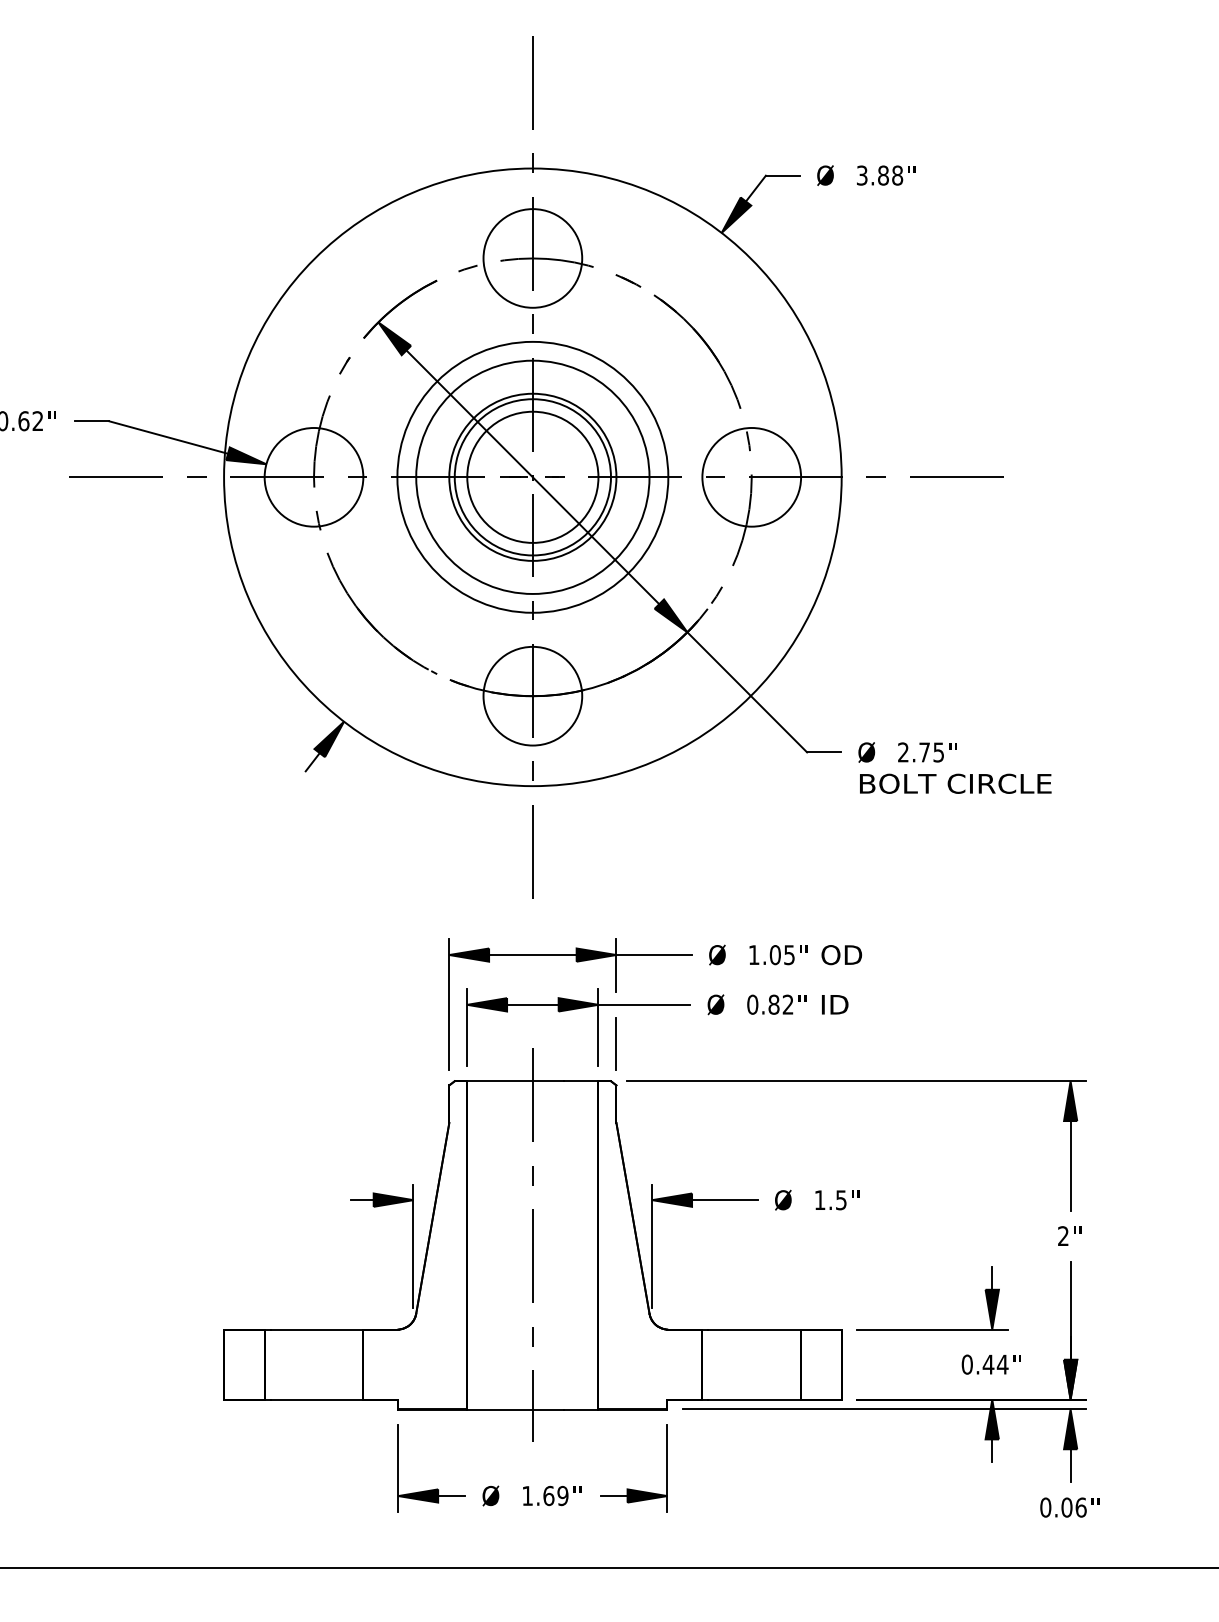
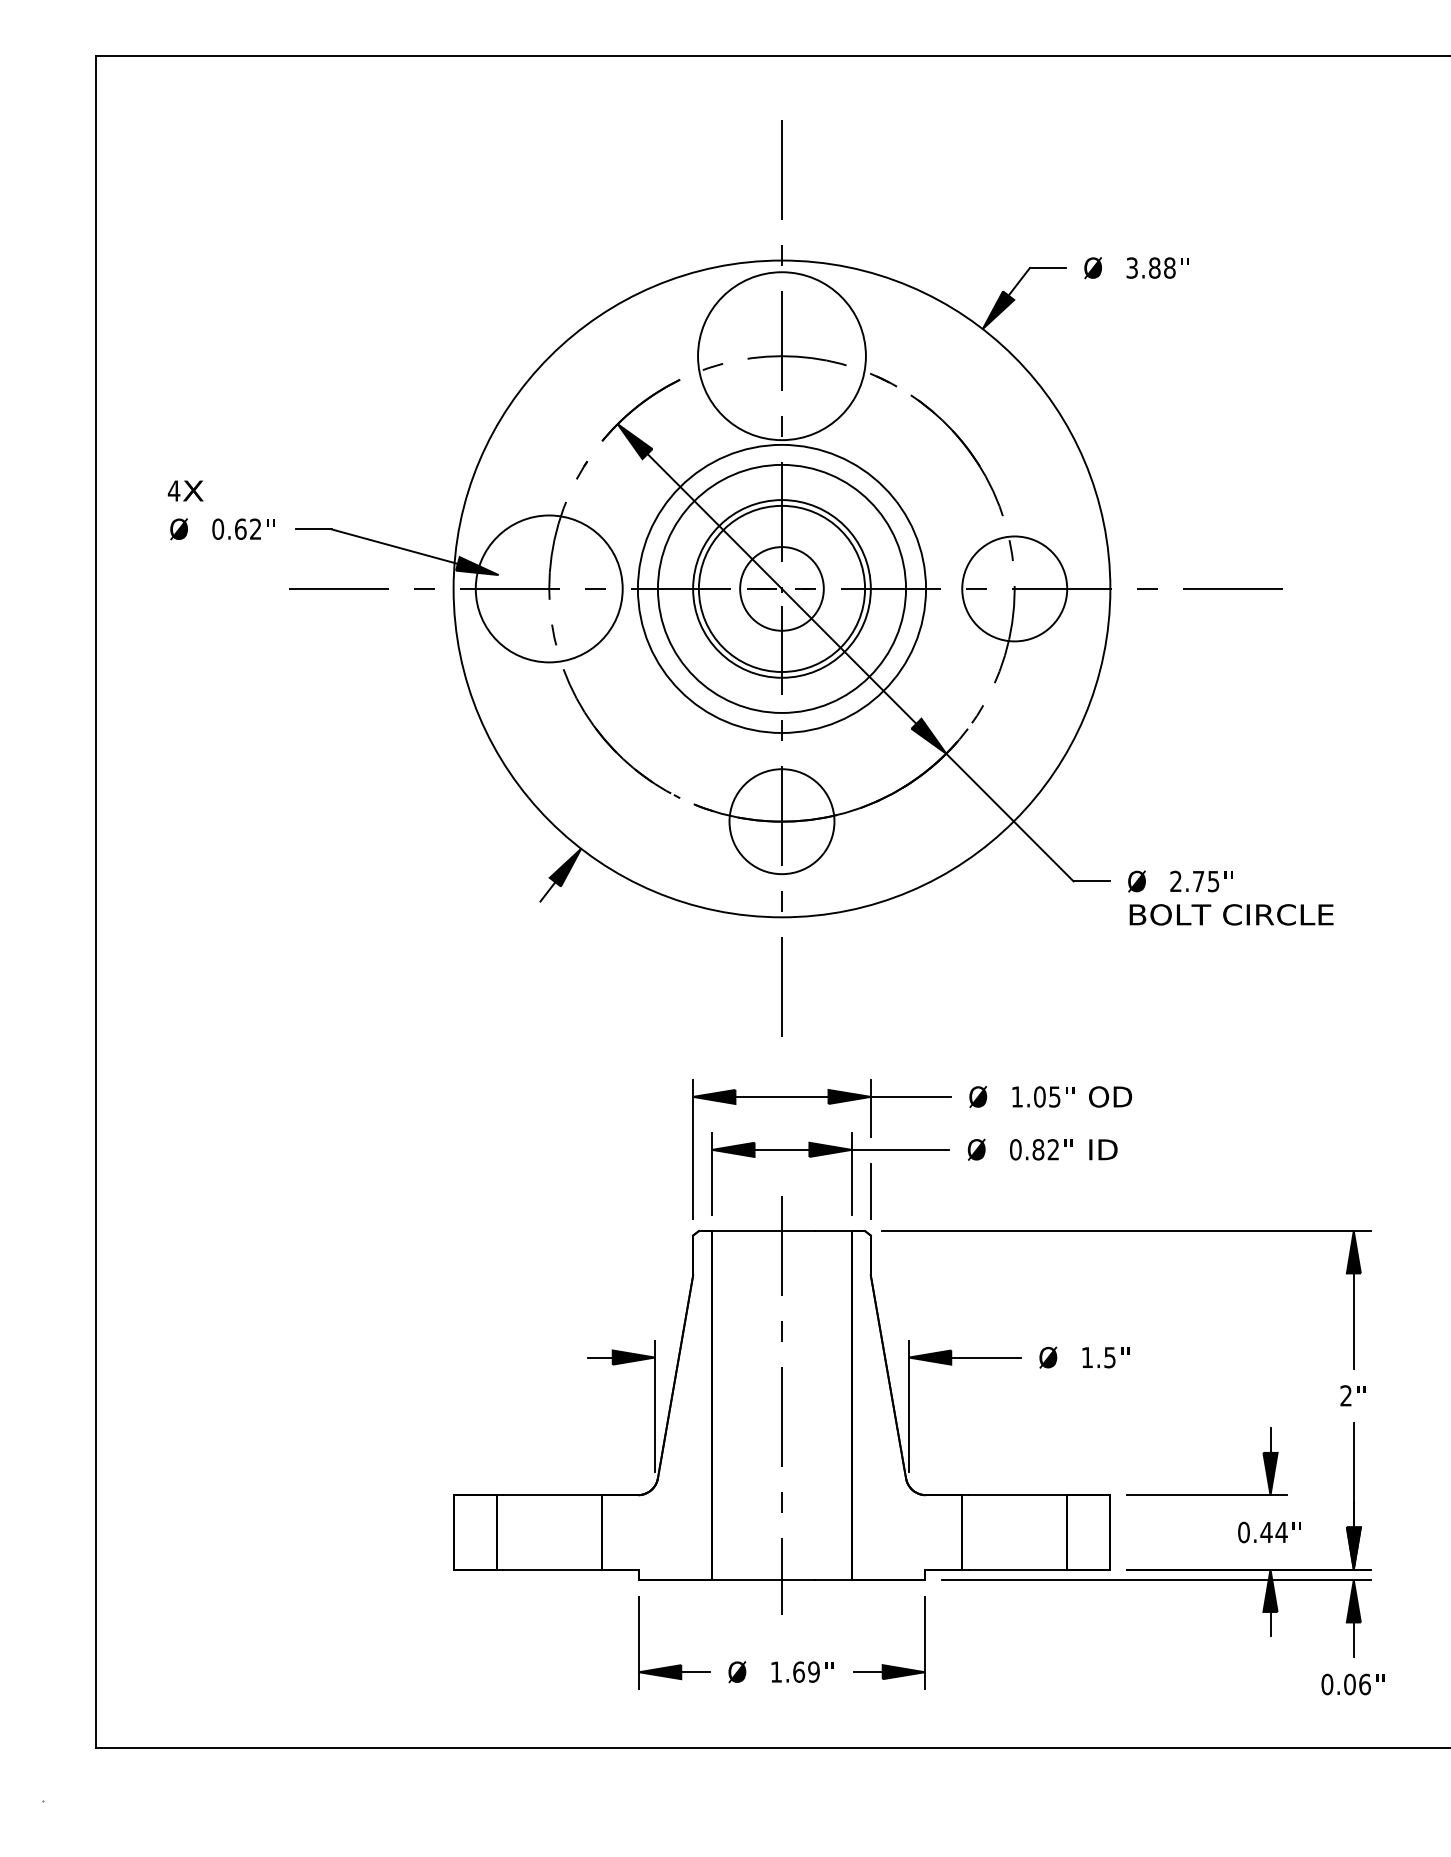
circle: (532, 257) -> (781, 355), size x1.6
circle: (313, 476) -> (548, 588), size x1.4
circle: (532, 476) -> (781, 588), size x0.6

